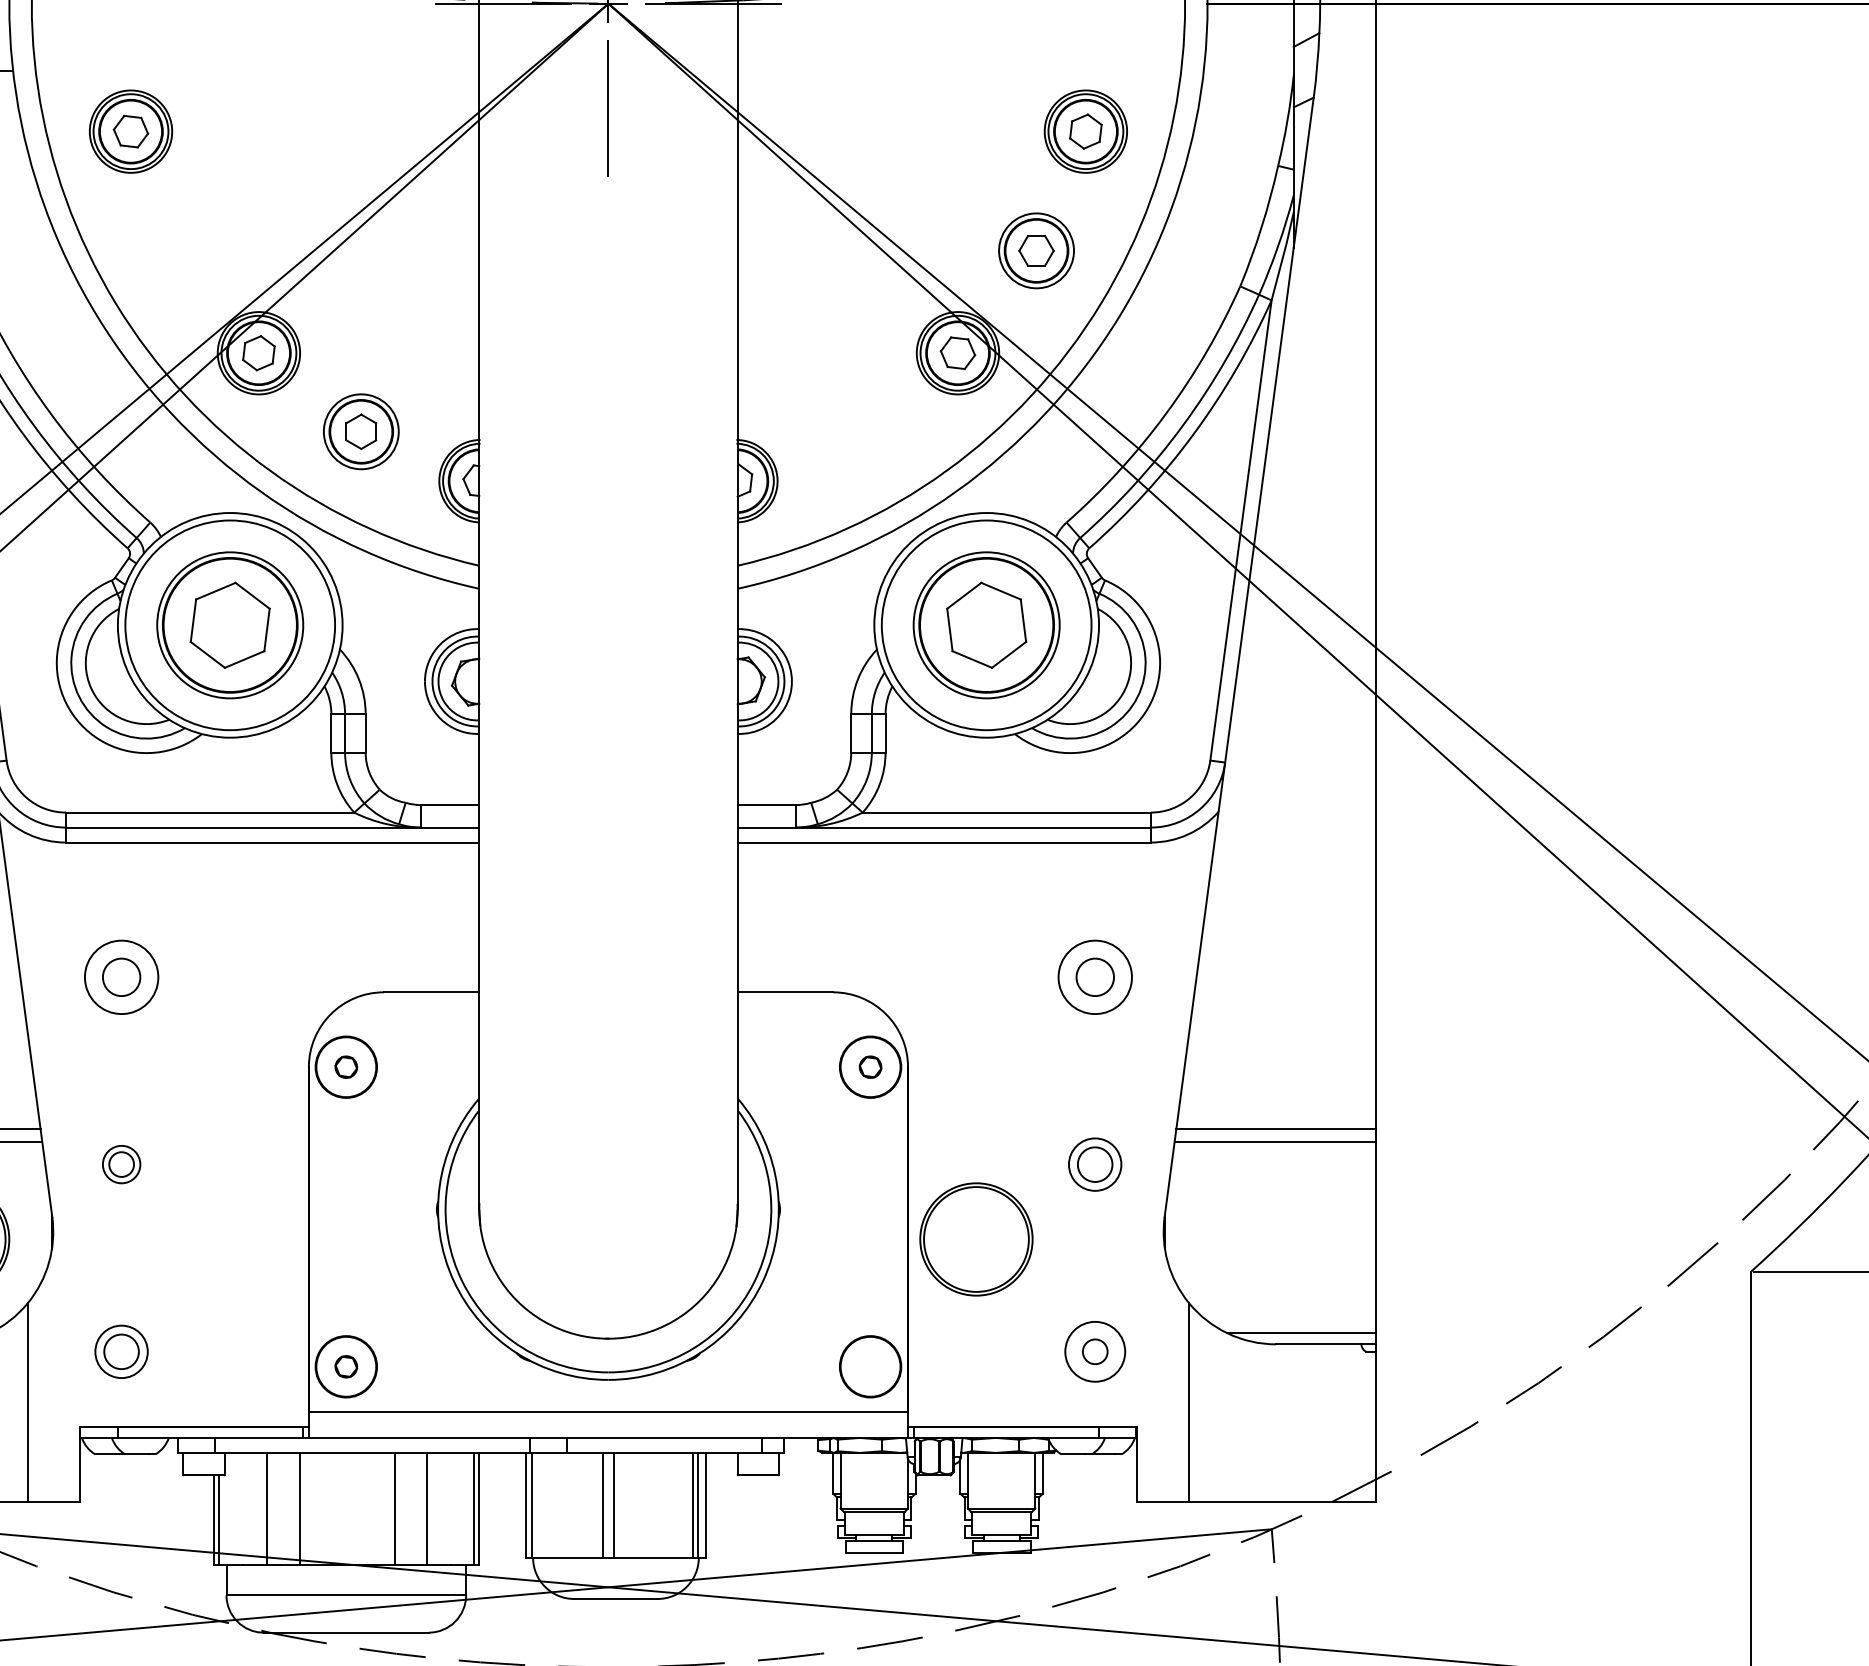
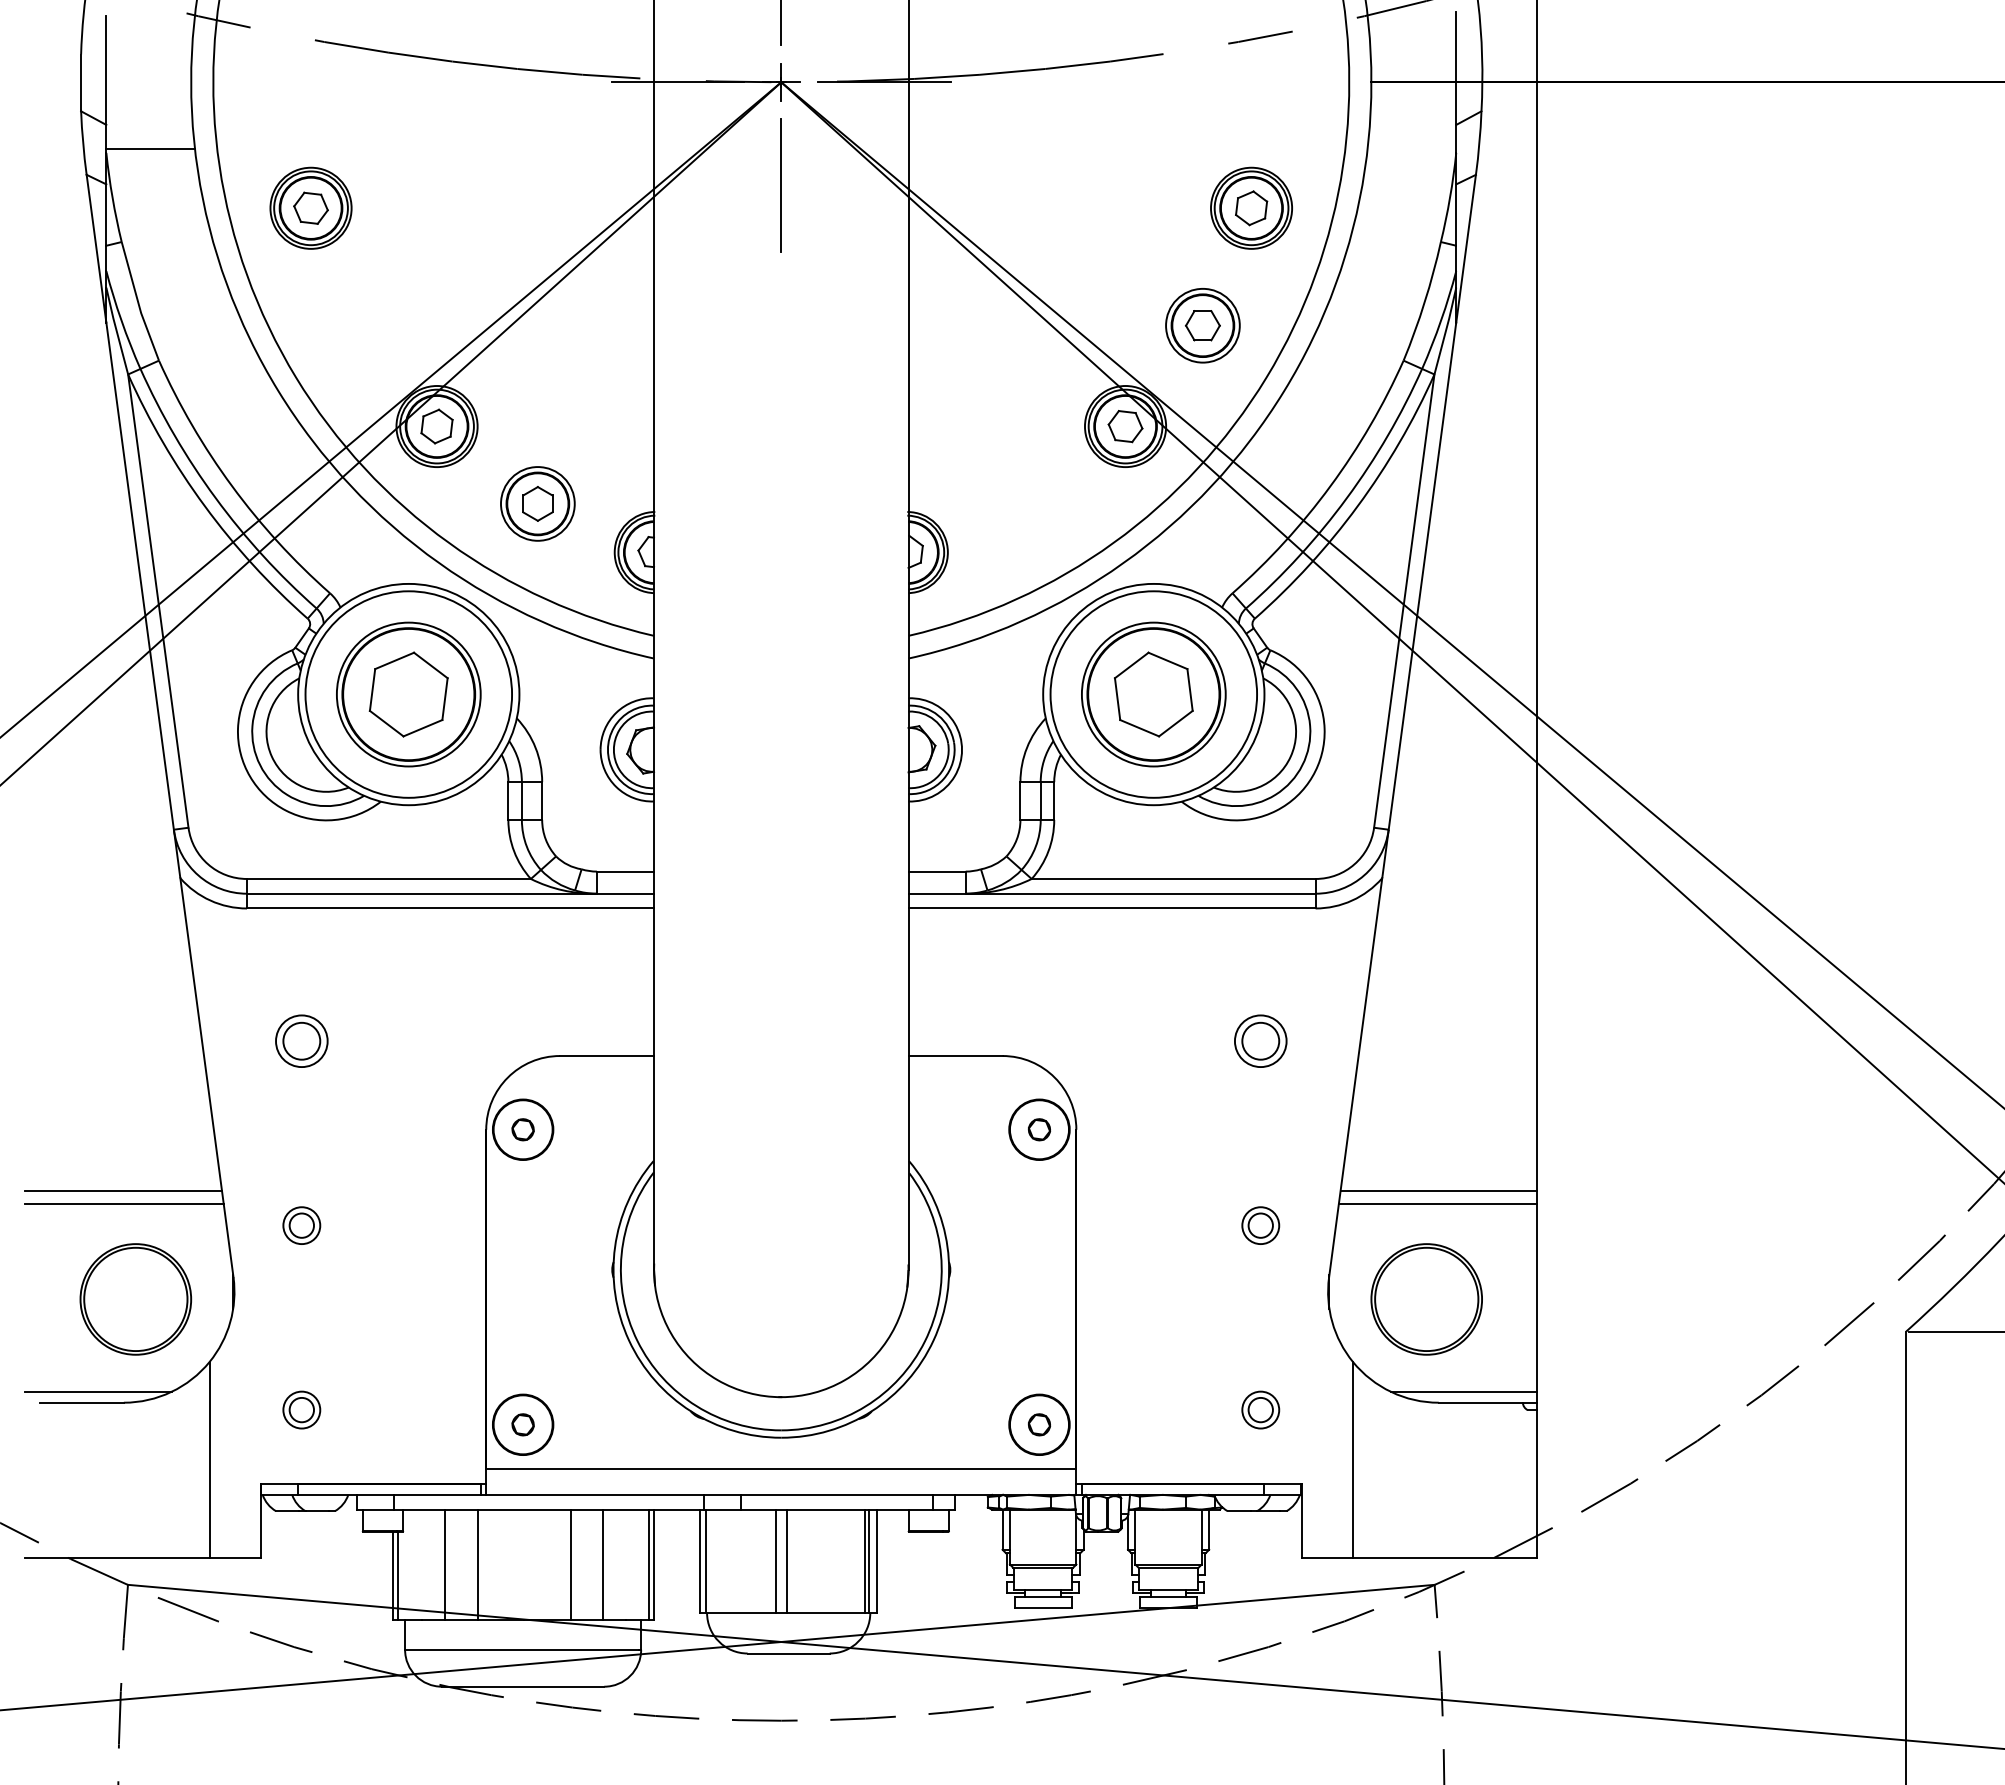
circle: (121, 977) -> (301, 1041), size x0.71
circle: (1094, 977) -> (1260, 1041), size x0.71
part: (1094, 1164) -> (1260, 1225), size x0.71
part: (976, 1239) -> (1426, 1299), moved
part: (121, 1351) -> (301, 1409), size x0.71
circle: (1094, 1351) -> (1260, 1409), size x0.62
part: (870, 1366) -> (1039, 1424), added

